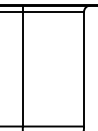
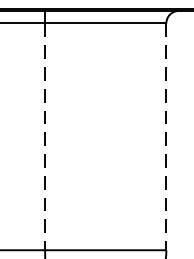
line: (22, 69) -> (44, 137), solid -> dashed
line: (84, 69) -> (167, 137), solid -> dashed

